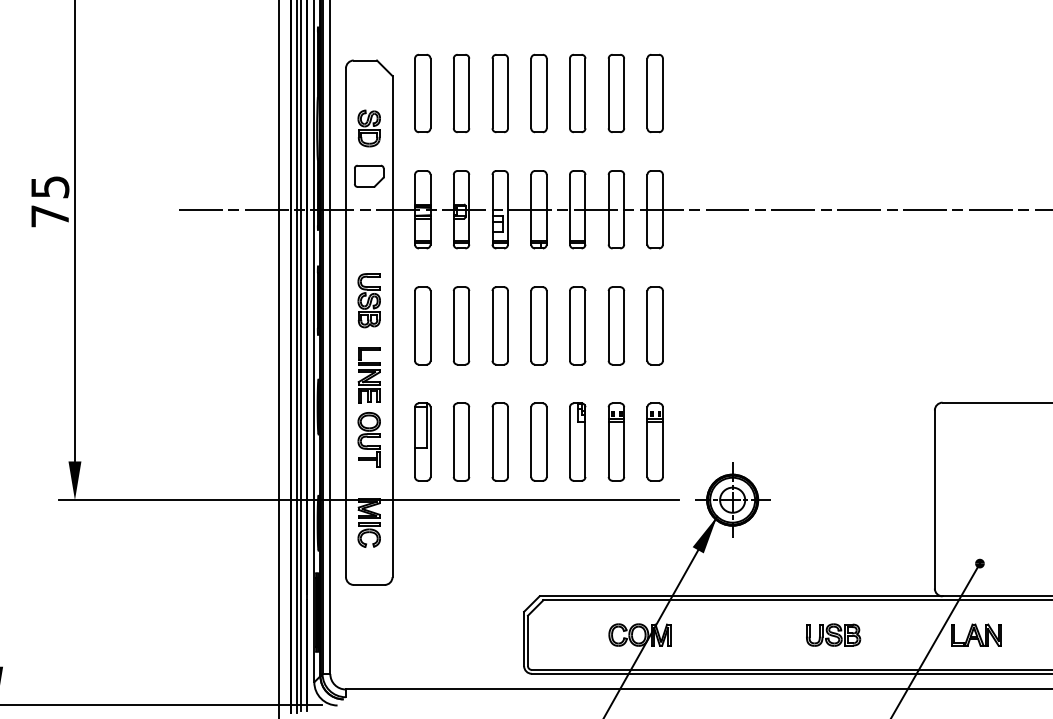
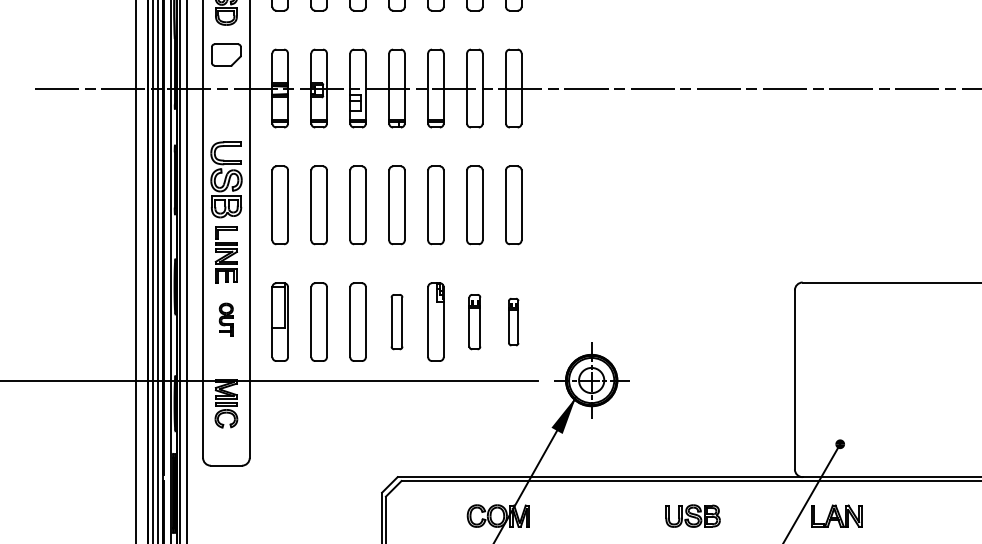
part: (368, 300) -> (225, 179), size x1.4
part: (368, 439) -> (225, 319), size x0.6
part: (538, 441) -> (396, 321), size x0.7
part: (616, 441) -> (474, 321), size x0.7
part: (654, 441) -> (513, 321), size x0.6

